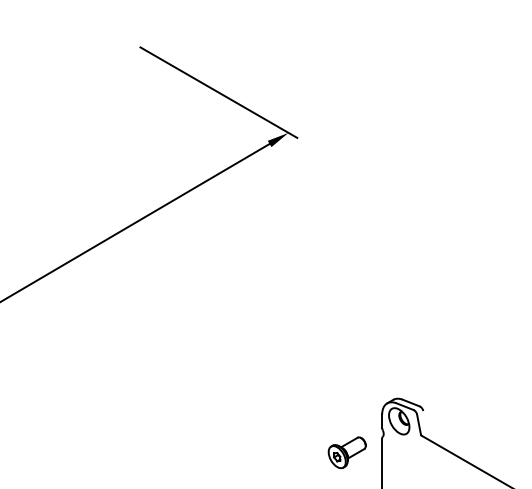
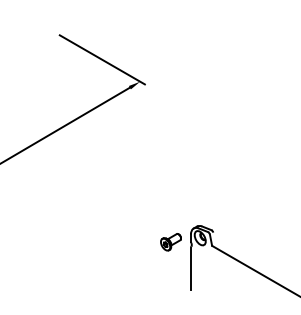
part: (346, 453) -> (170, 242), moved

